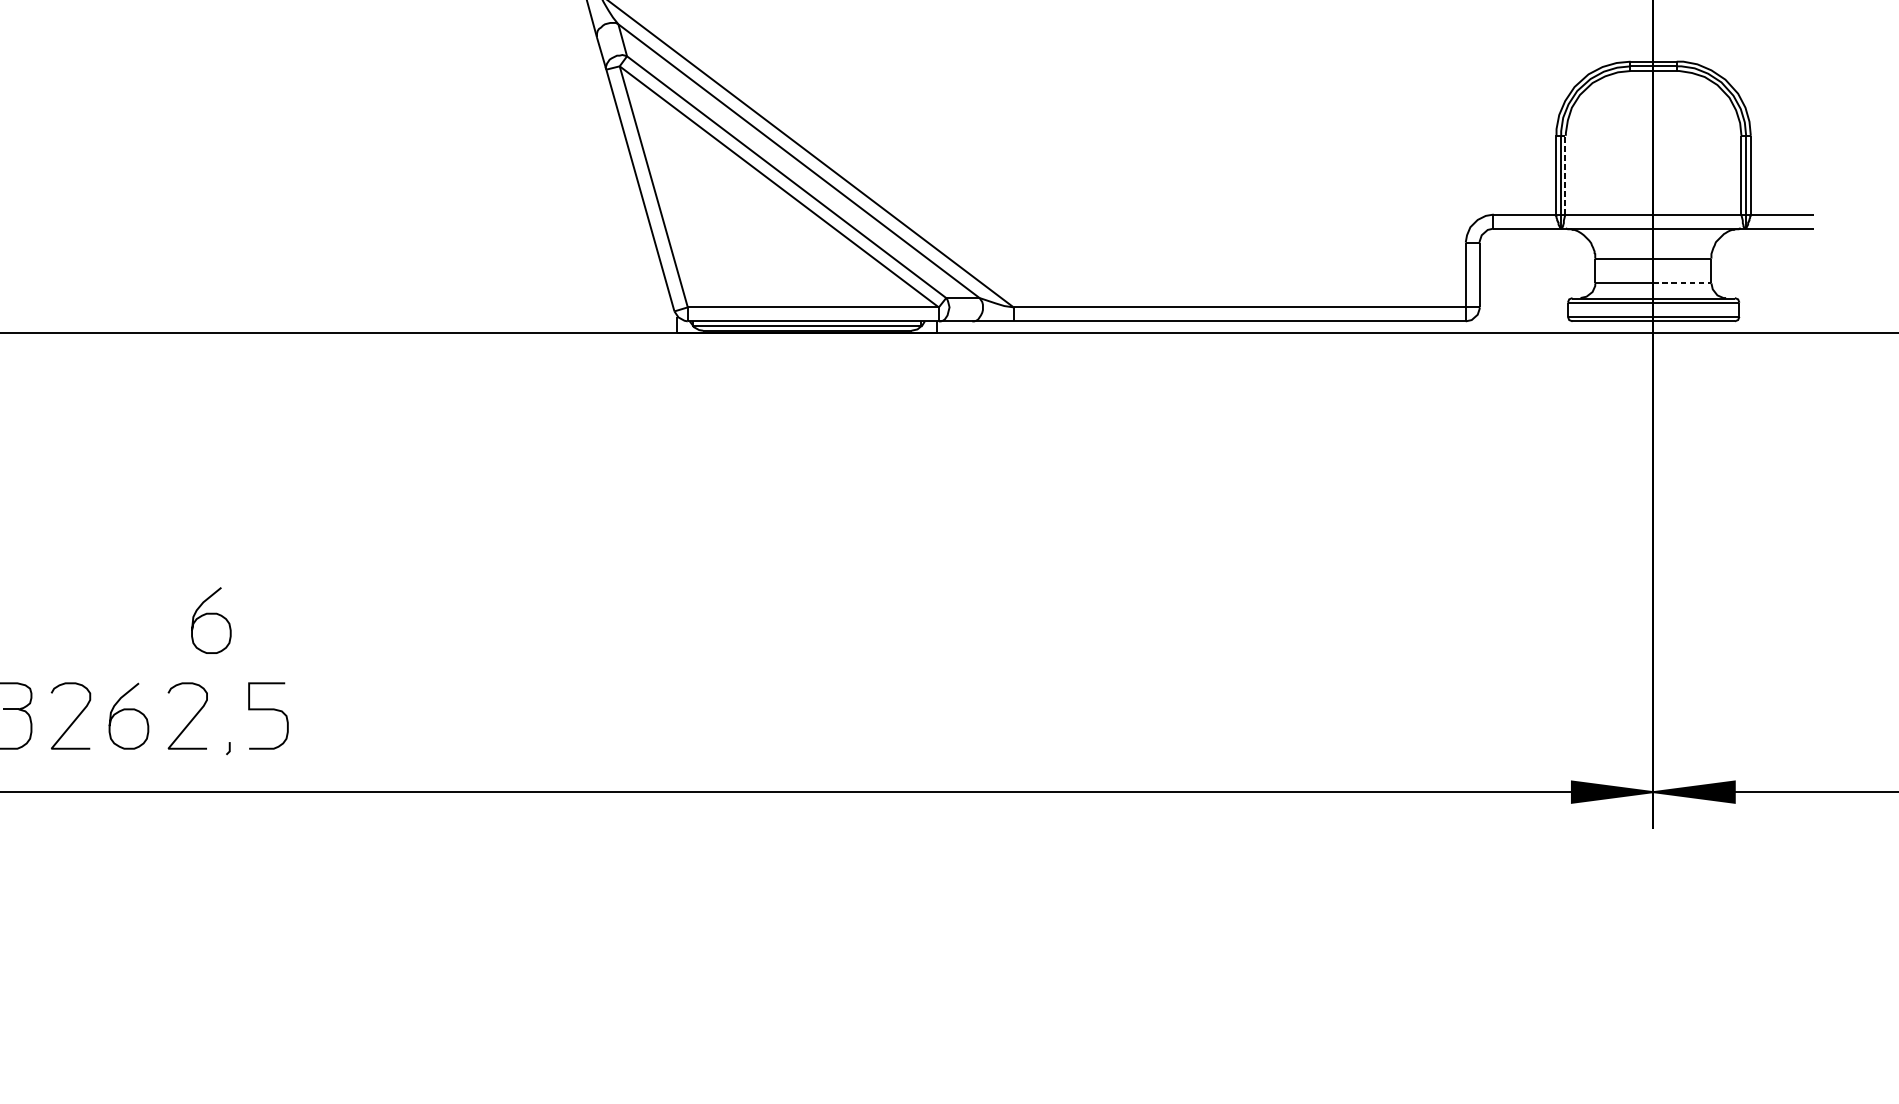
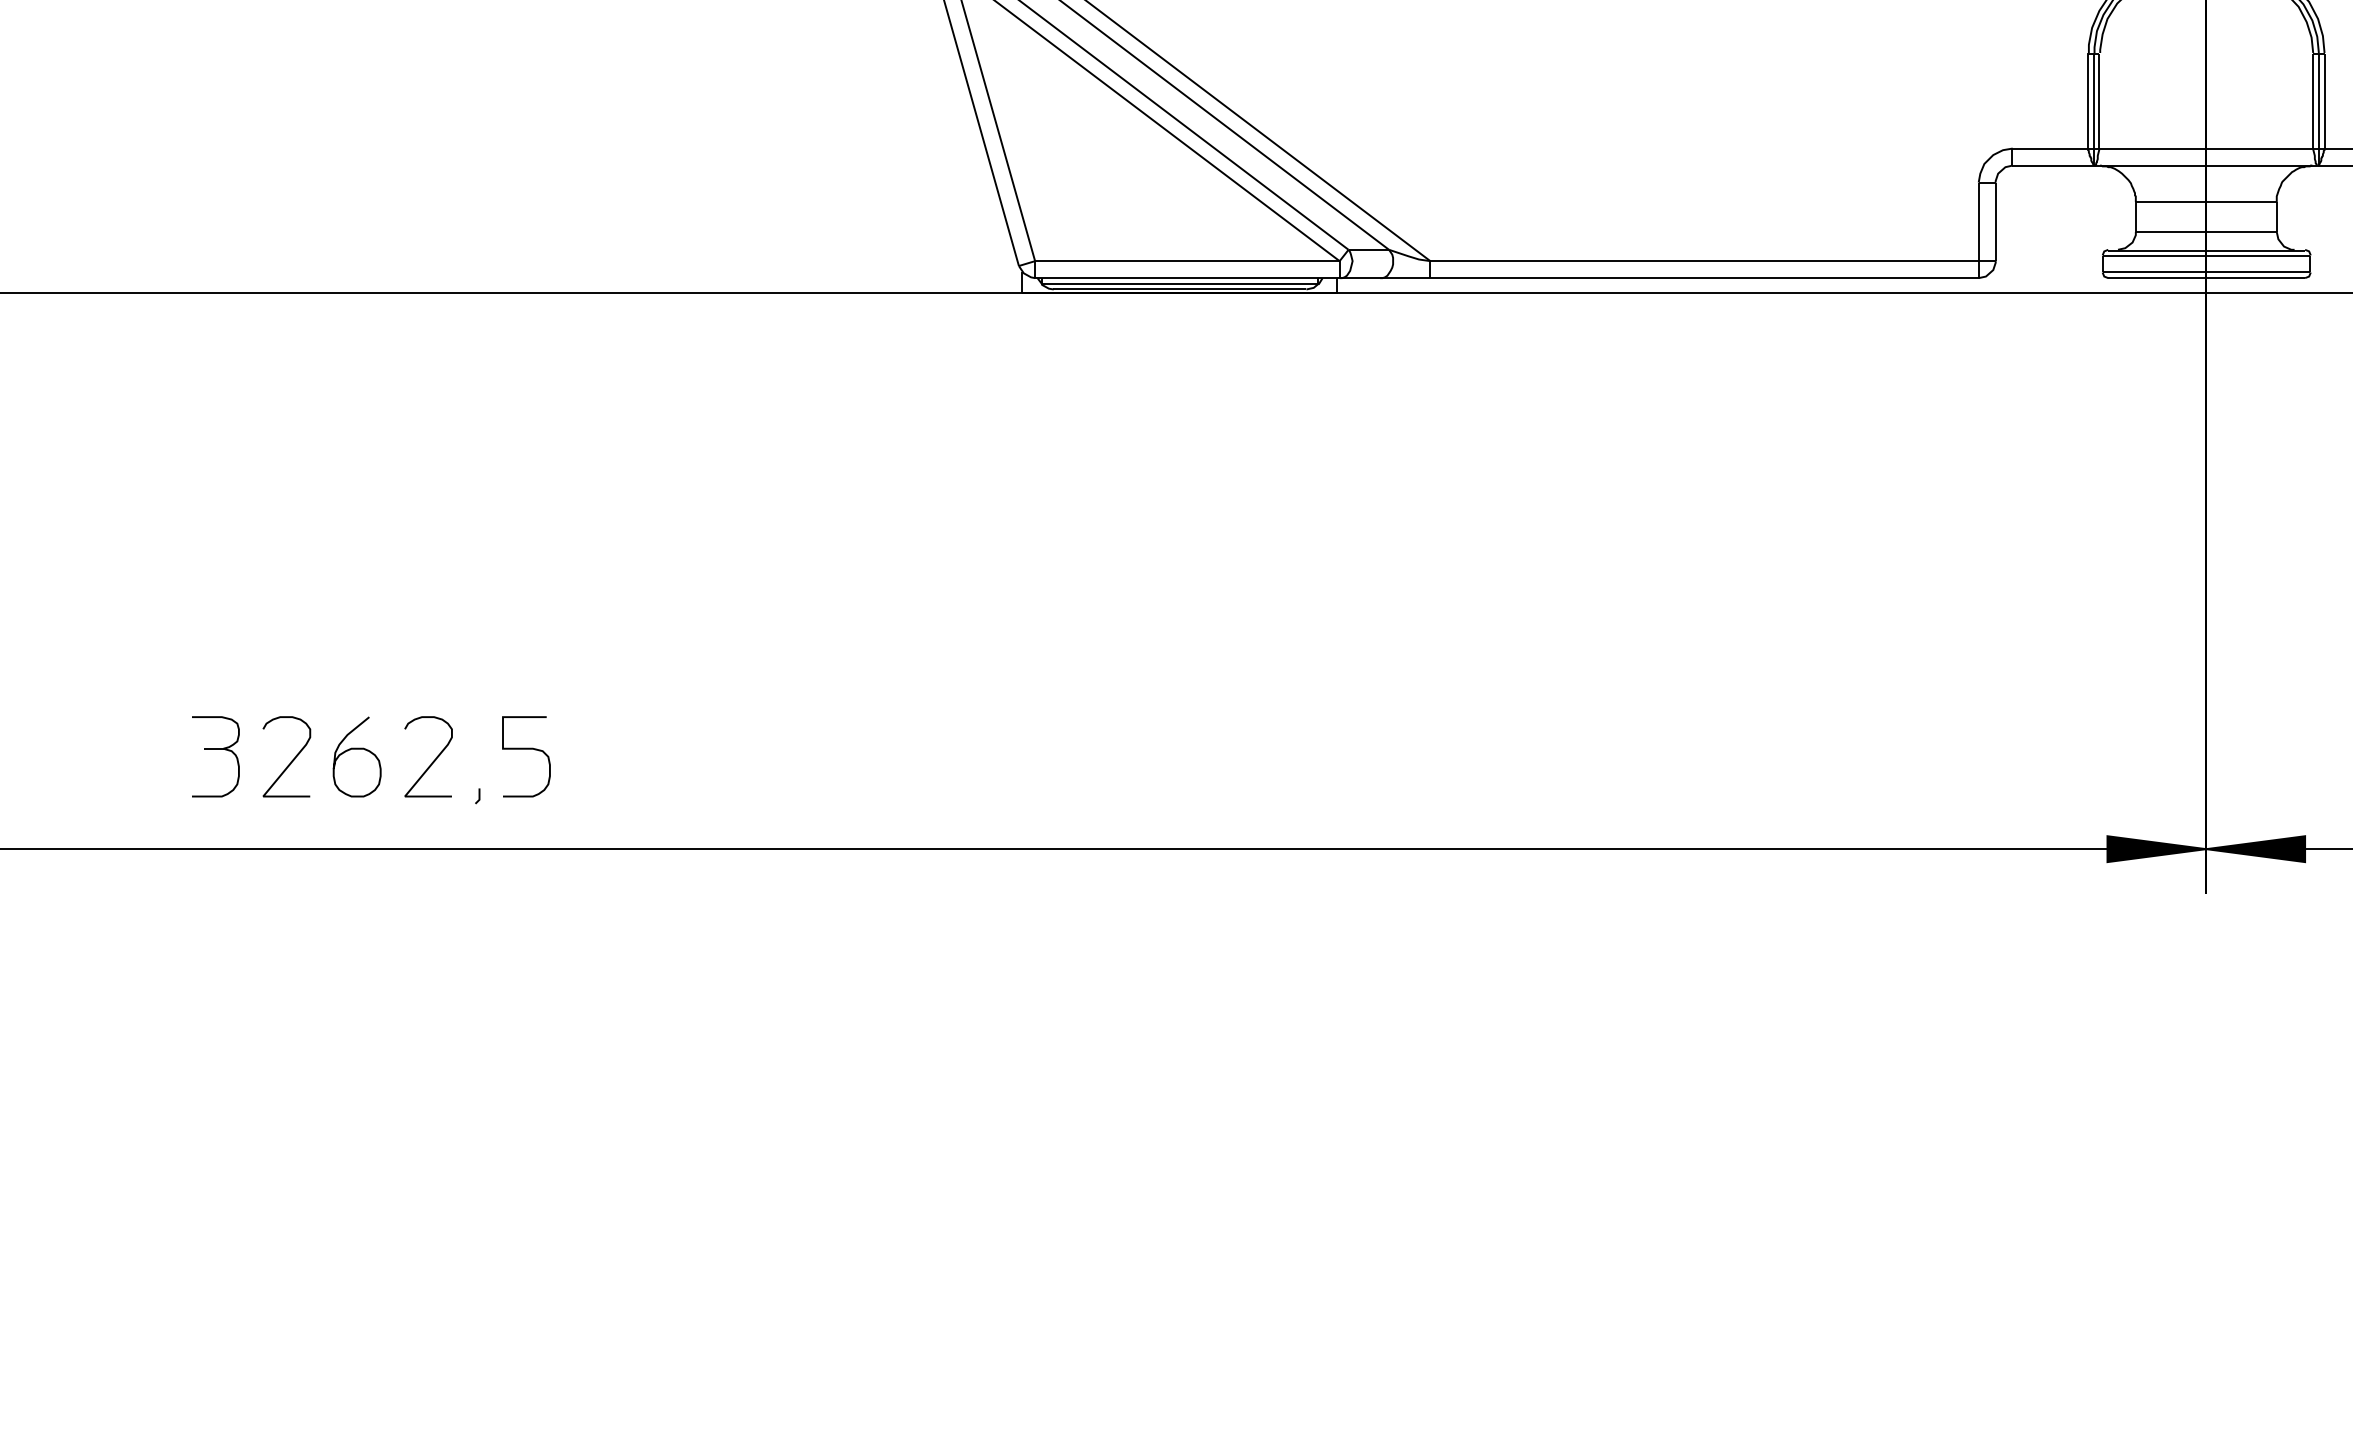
line: (1565, 175) -> (2099, 101), dashed -> solid
line: (1683, 283) -> (2242, 232), dashed -> solid
curve: (210, 614) -> (456, 633), removed

